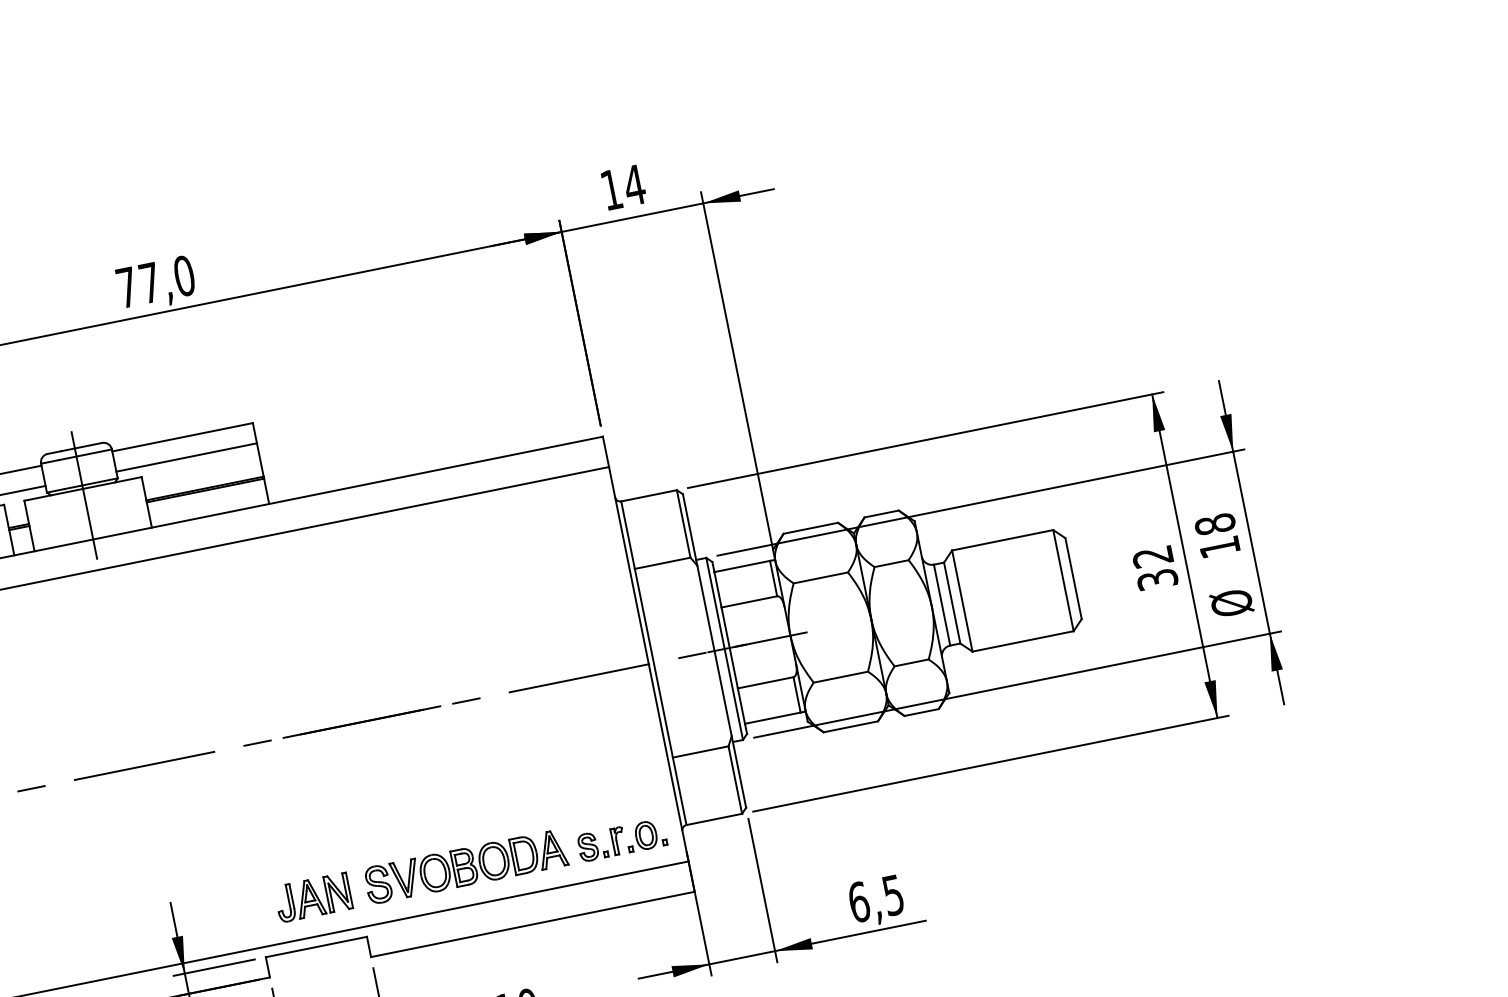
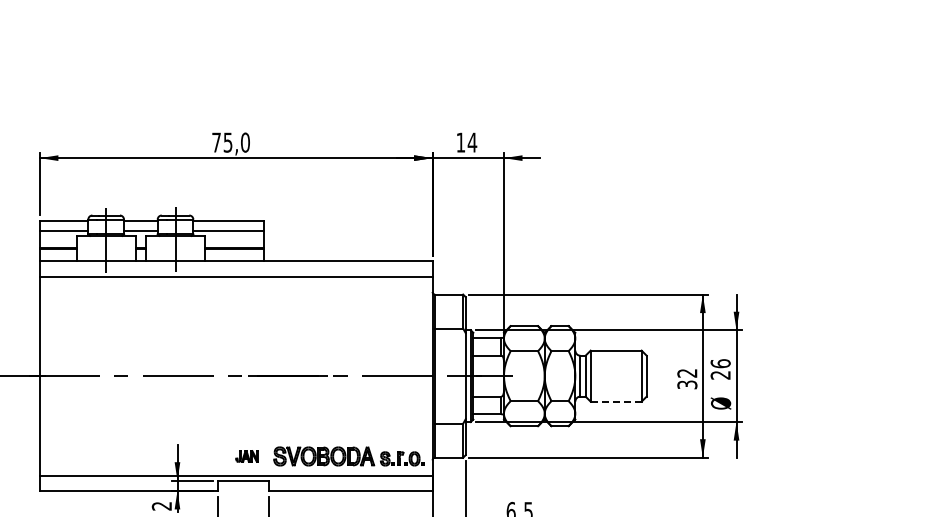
text: (148, 282) -> (227, 142), 77,0 -> 75,0
text: (1217, 535) -> (720, 369), 18 -> 26
line: (1023, 640) -> (616, 401), solid -> dashed
part: (311, 897) -> (246, 456), size x0.6

